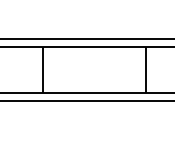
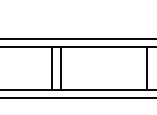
line: (53, 69) -> (61, 67), added

